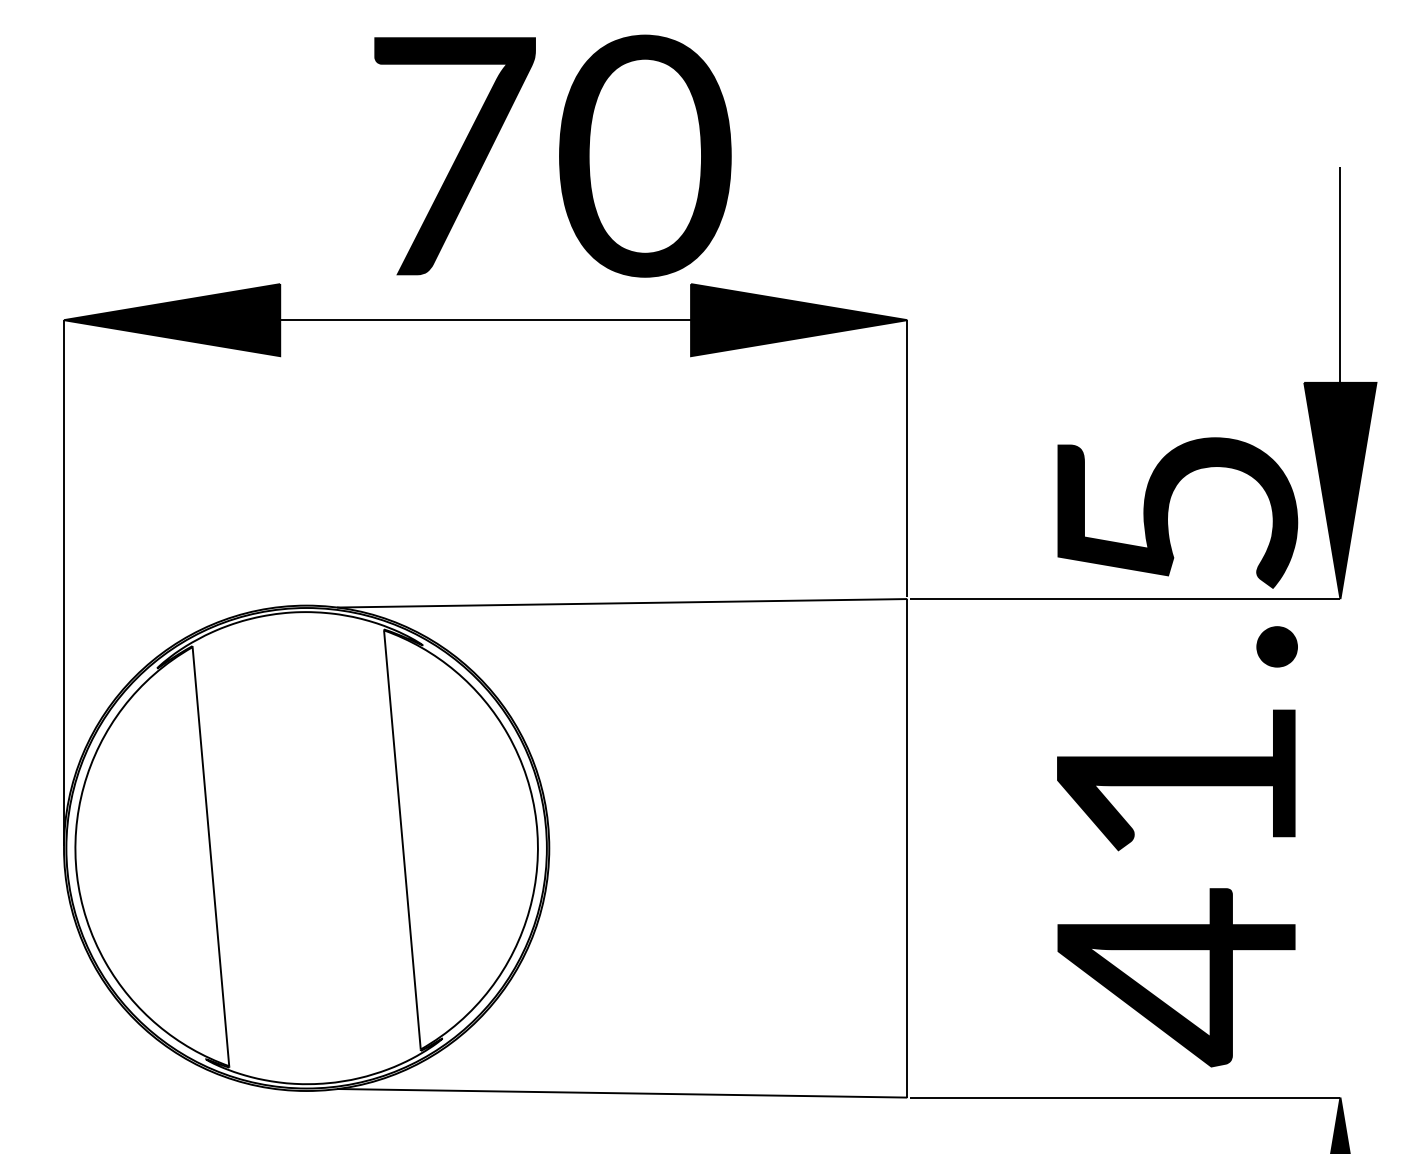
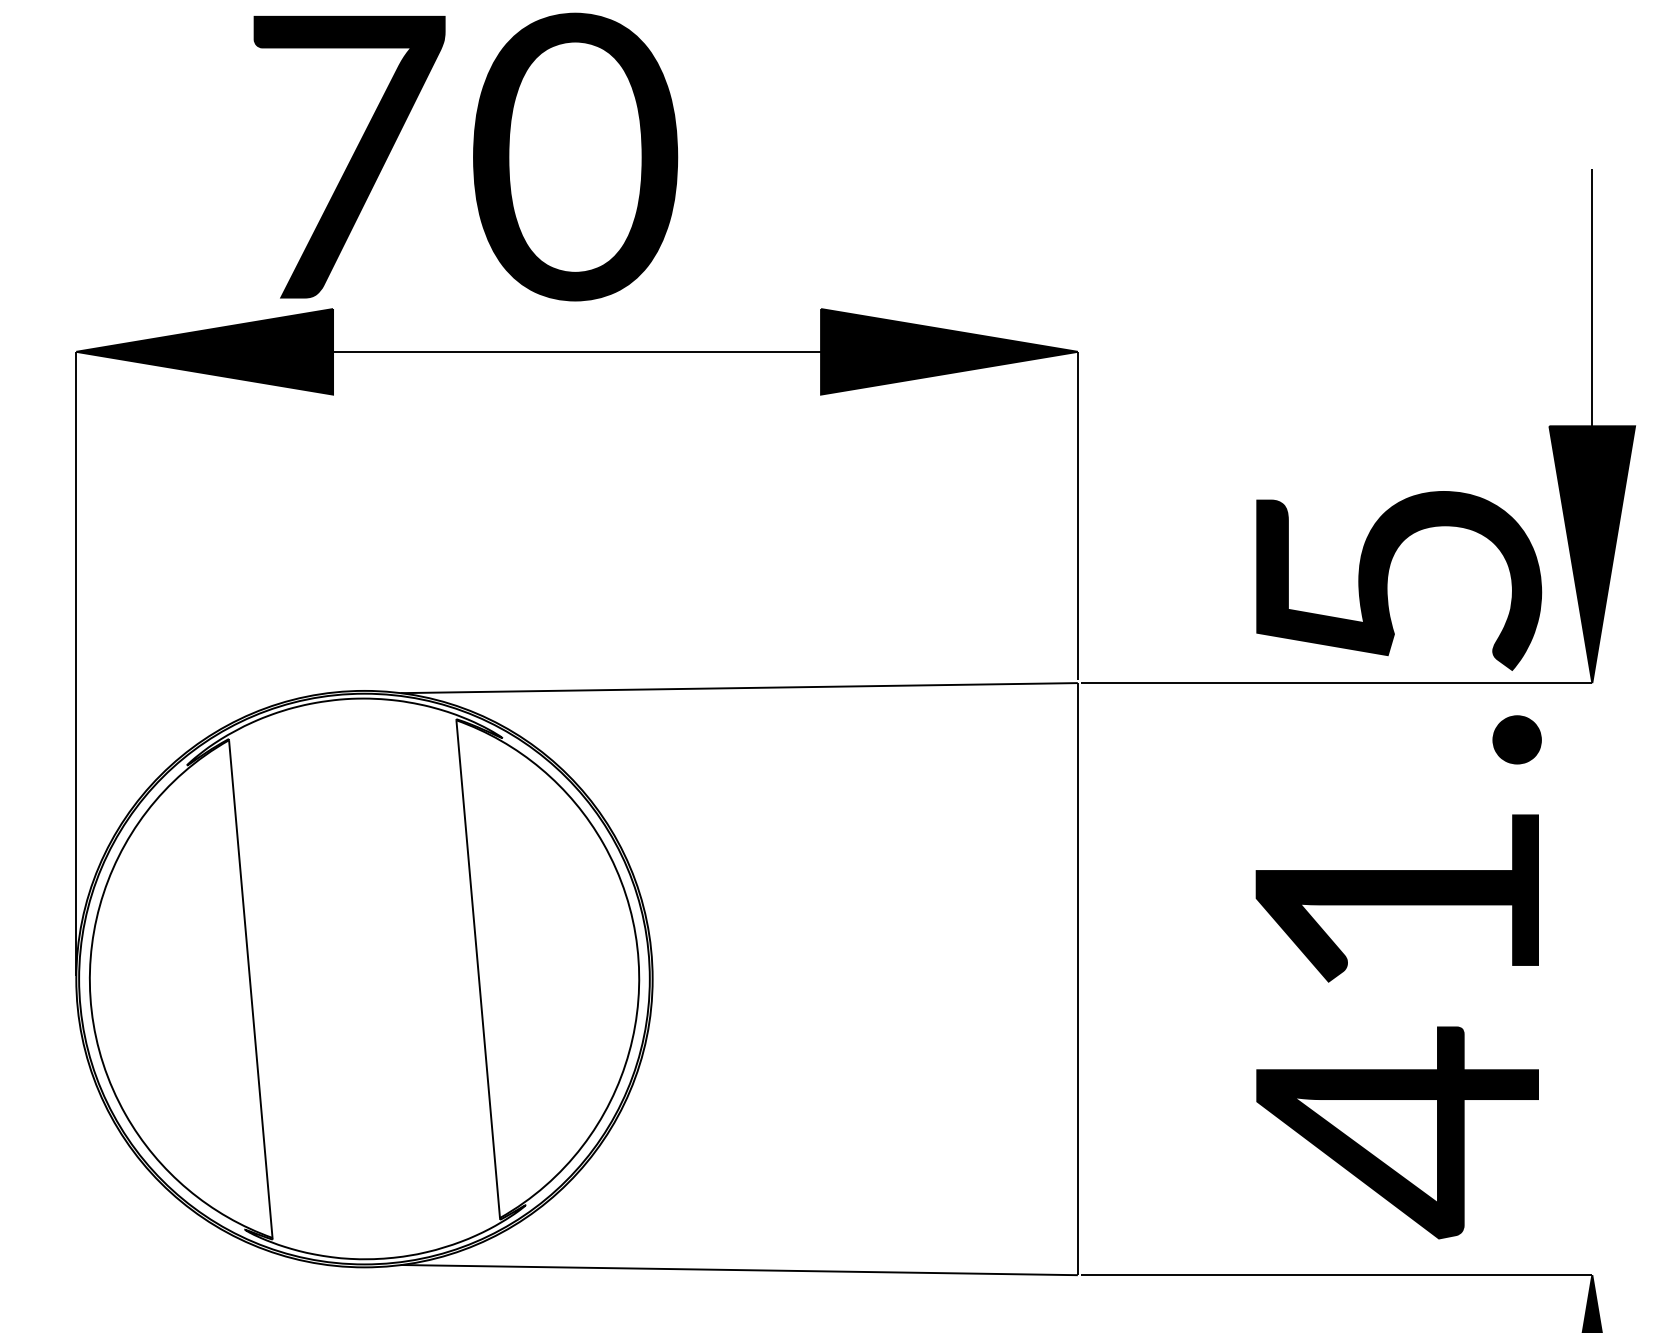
text: (552, 155) -> (465, 156), moved

